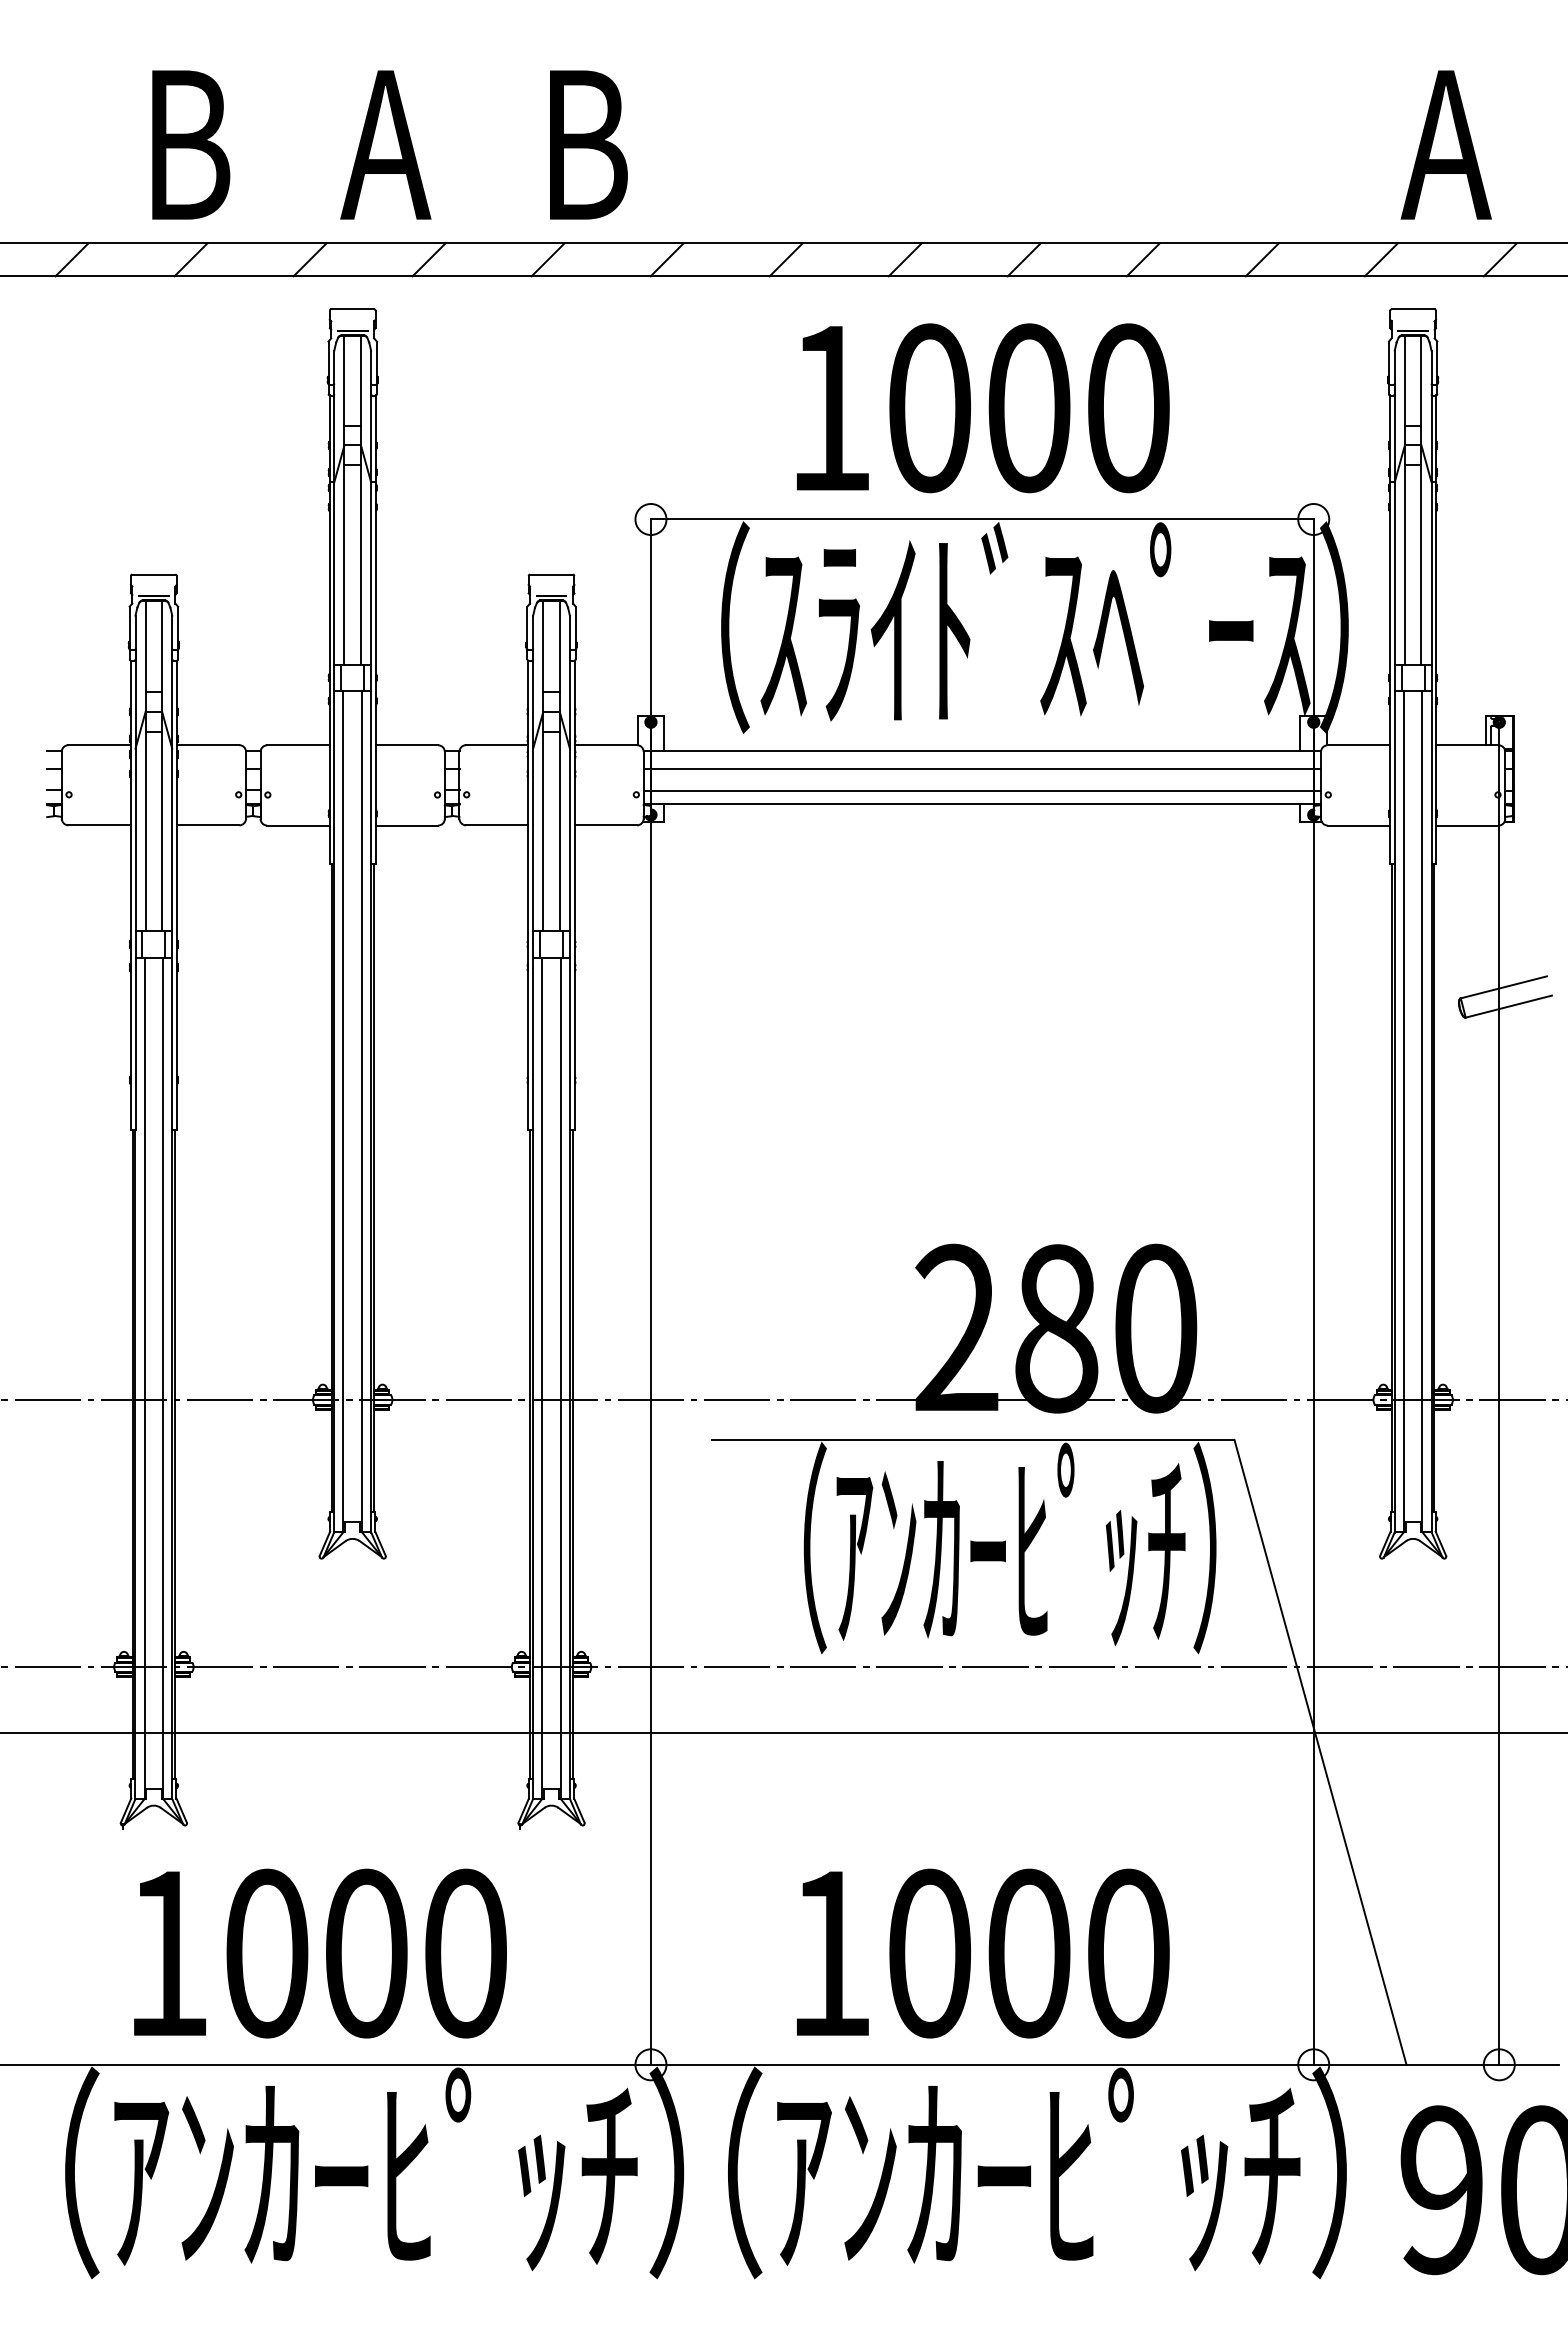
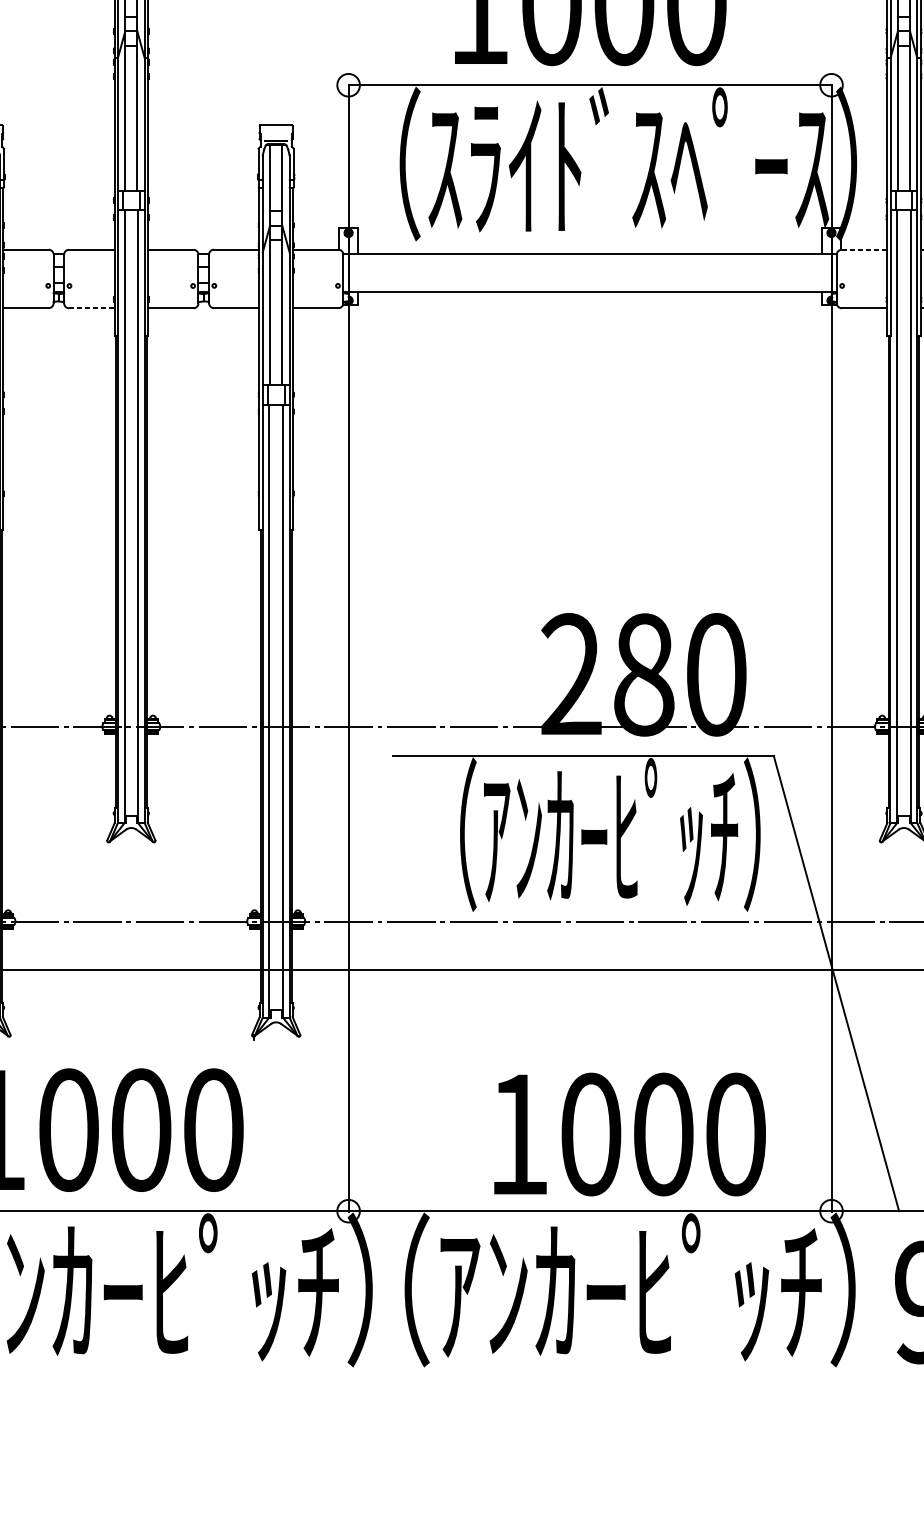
line: (1359, 745) -> (864, 249), solid -> dashed
line: (982, 768) -> (590, 266), removed
line: (982, 790) -> (590, 282), removed
line: (298, 825) -> (91, 308), solid -> dashed
text: (983, 1953) -> (630, 1134), moved

